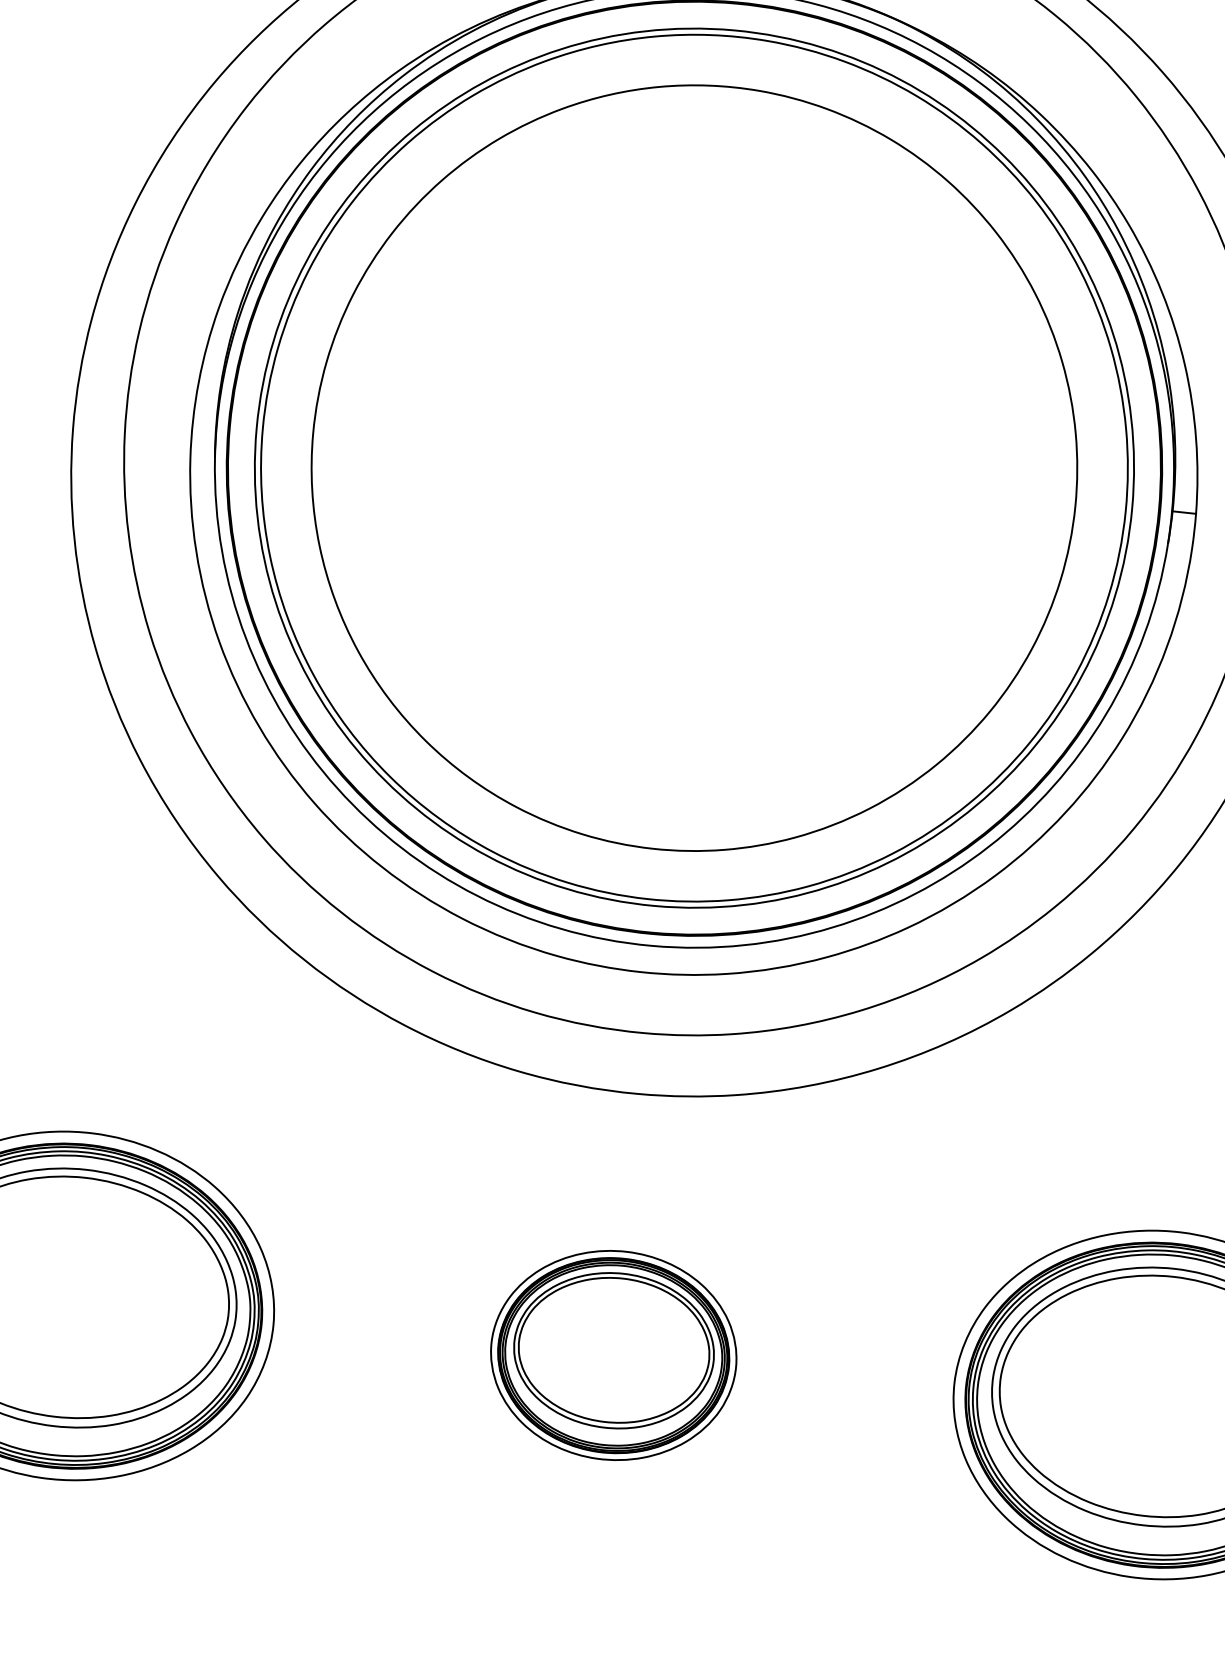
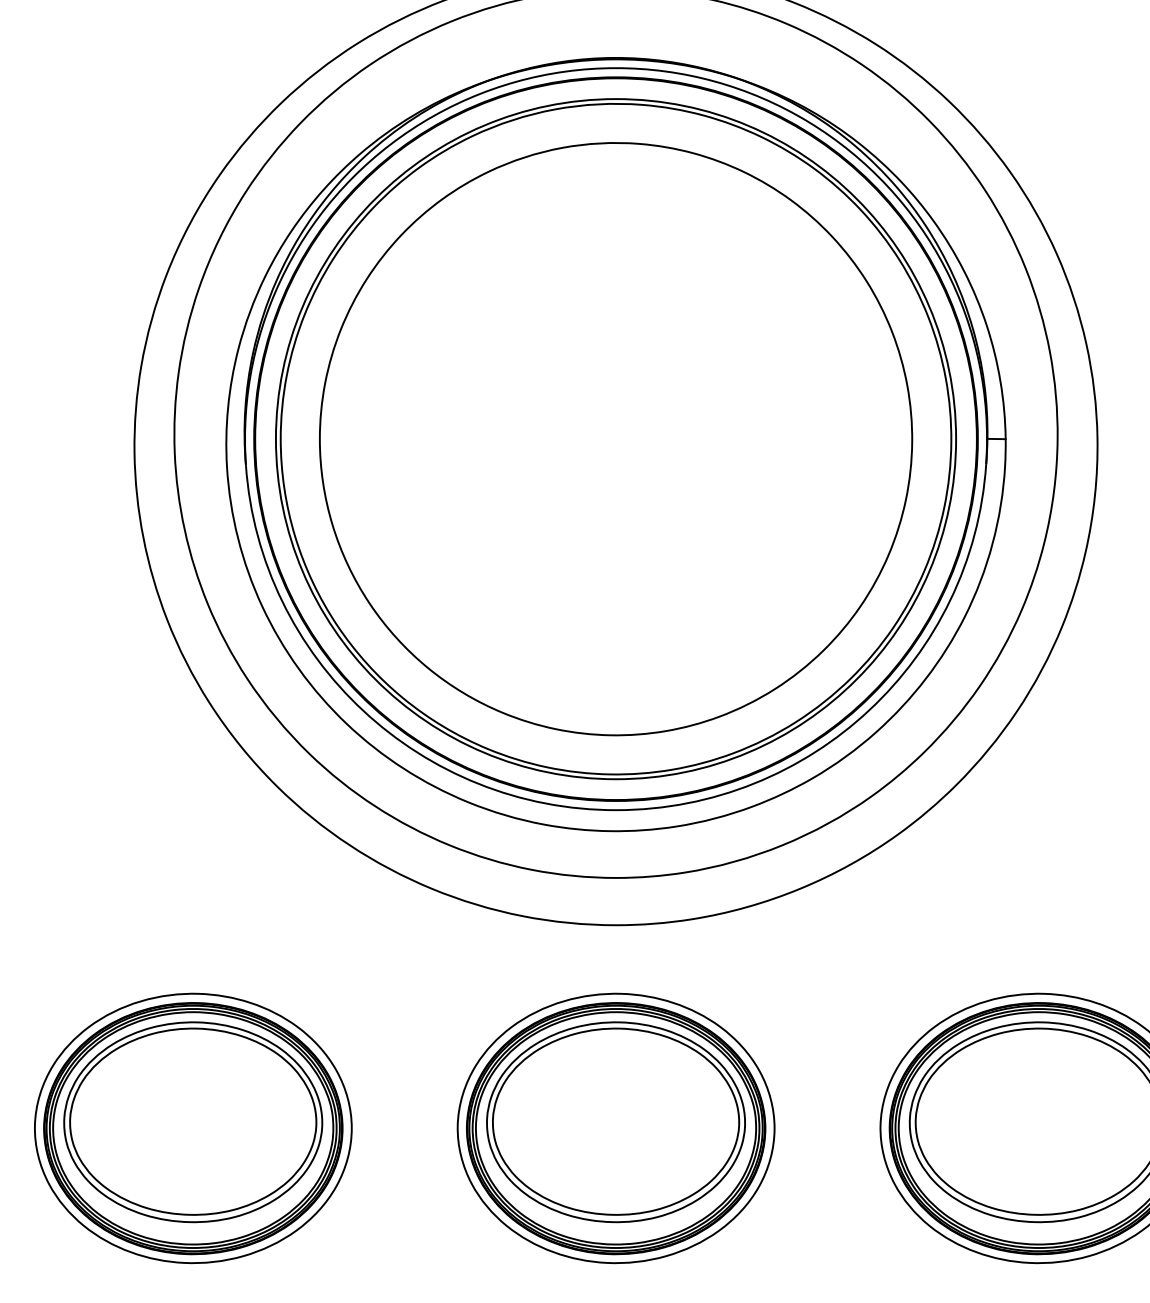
part: (613, 1355) -> (615, 1128), size x1.67

